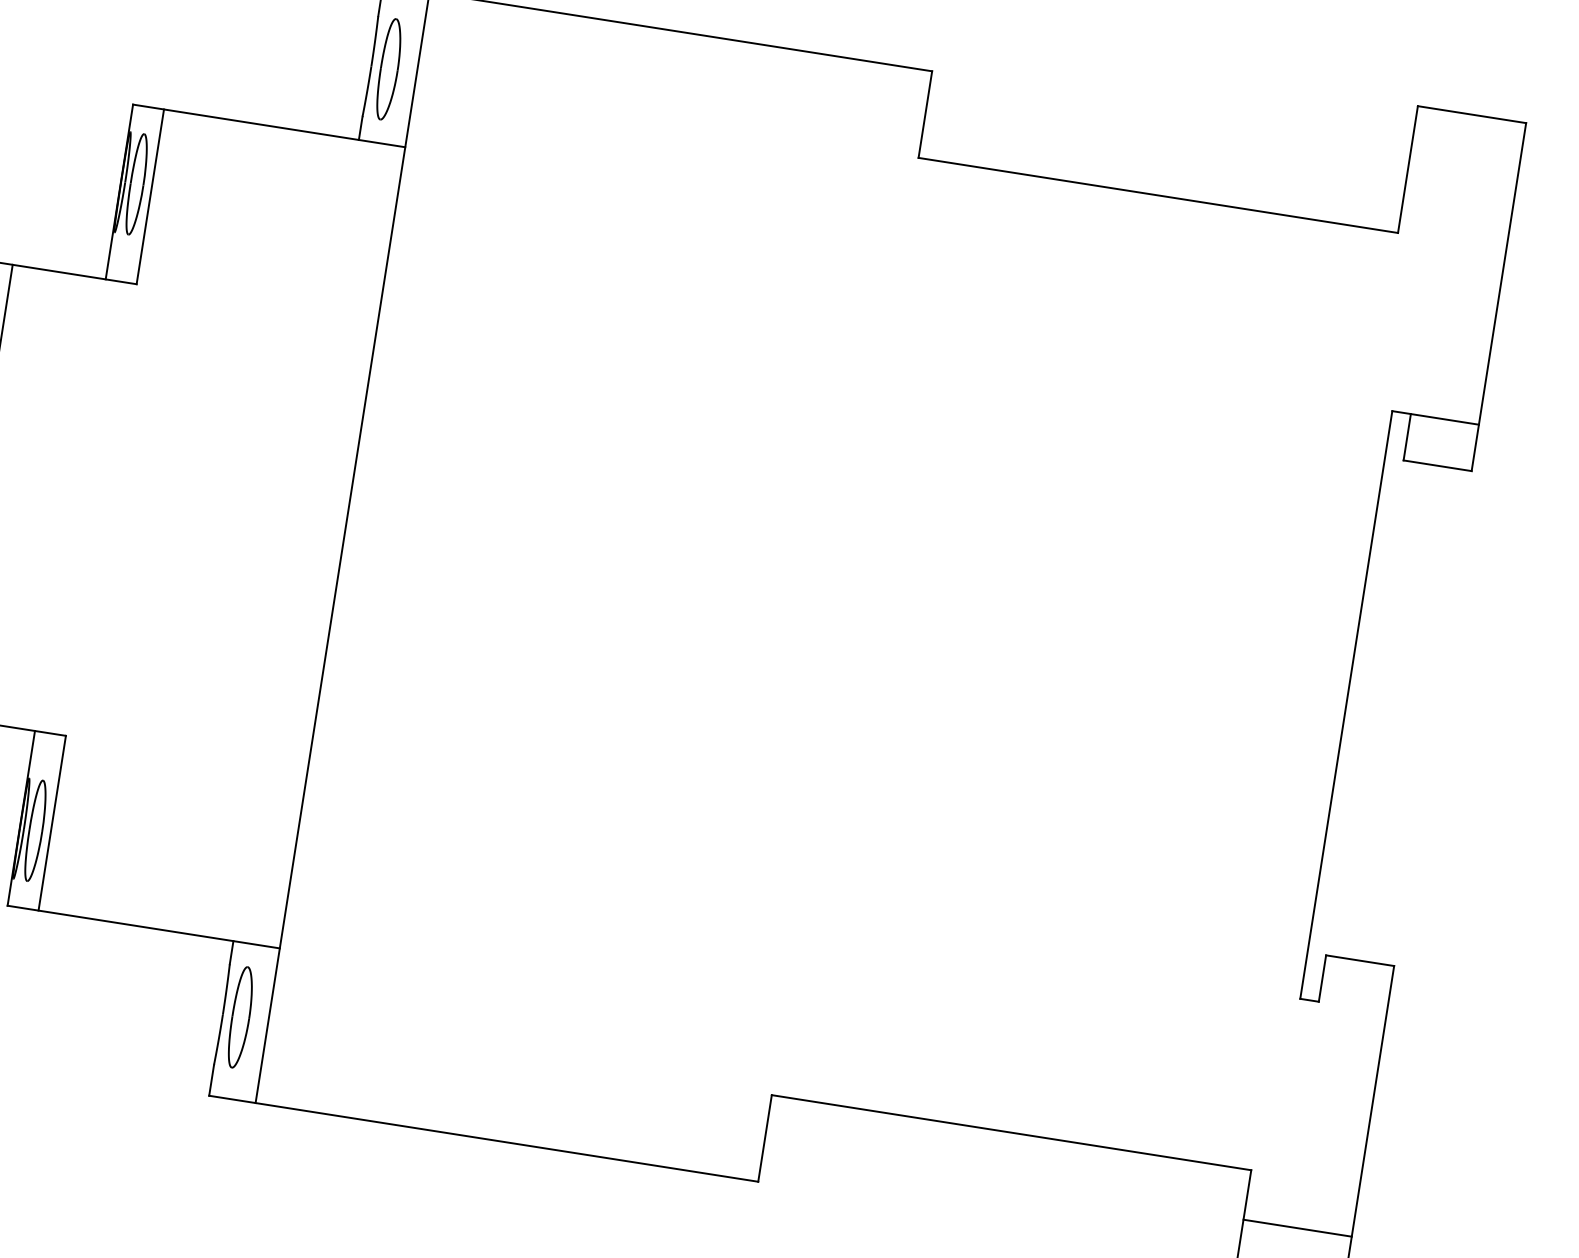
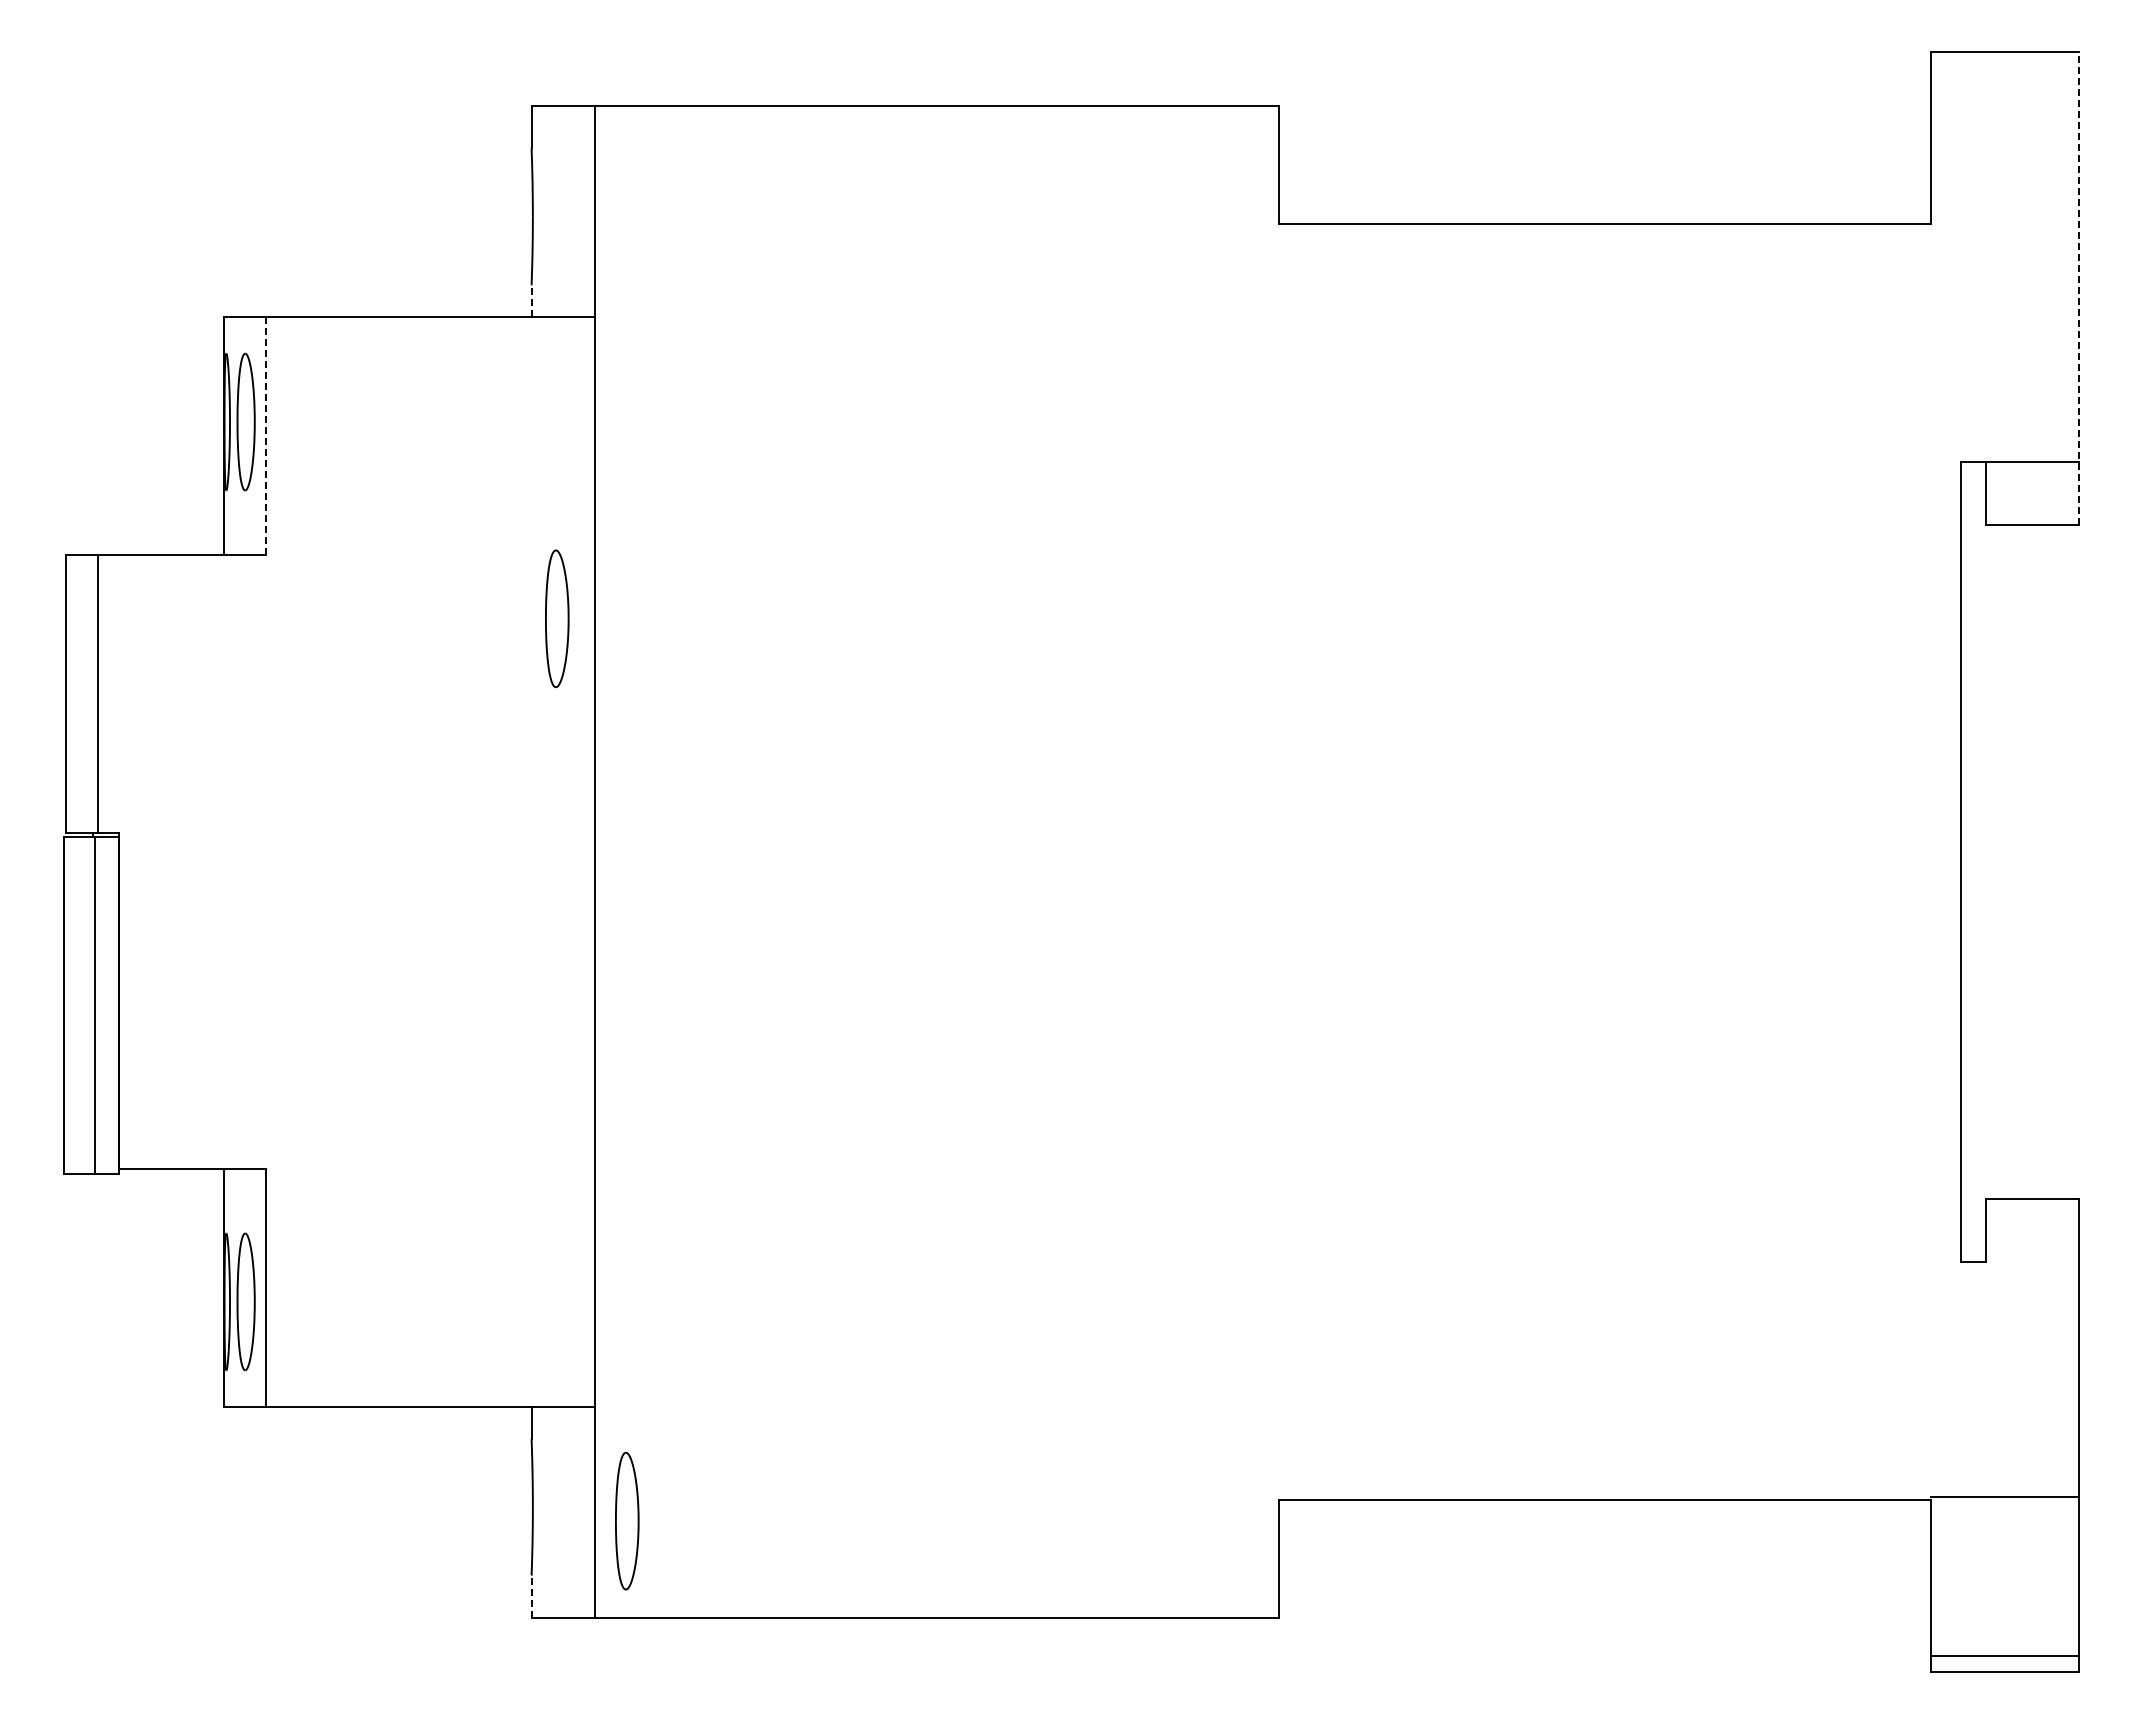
part: (389, 69) -> (557, 618), moved
line: (360, 128) -> (531, 301), solid -> dashed
line: (150, 196) -> (266, 435), solid -> dashed
line: (1498, 297) -> (2078, 288), solid -> dashed
part: (241, 1017) -> (627, 1520), moved
line: (211, 1080) -> (531, 1596), solid -> dashed
line: (1297, 1228) -> (2004, 1497), moved

